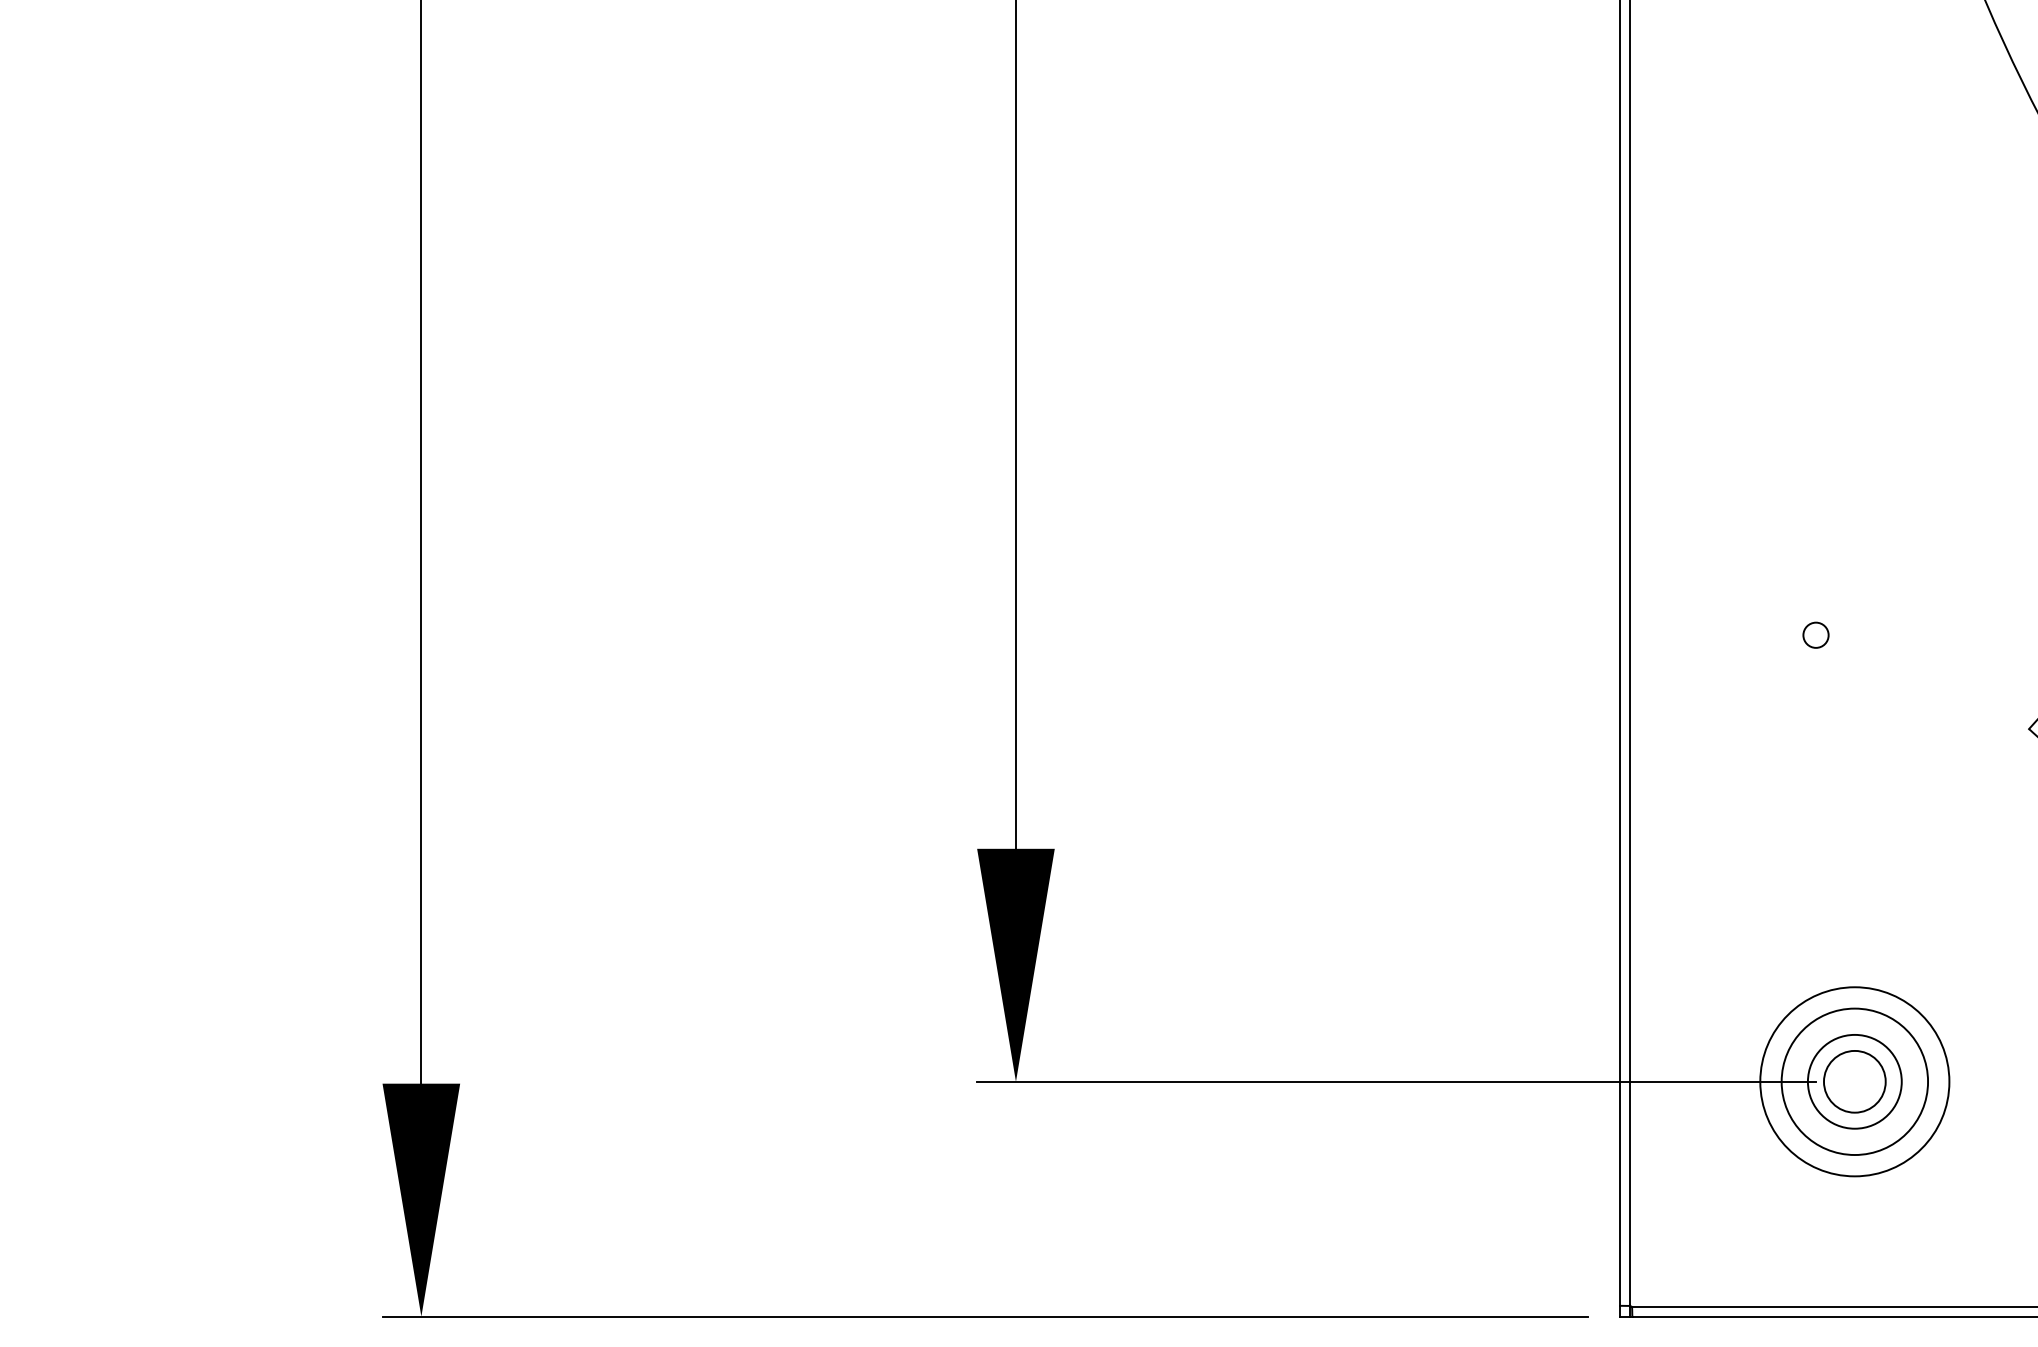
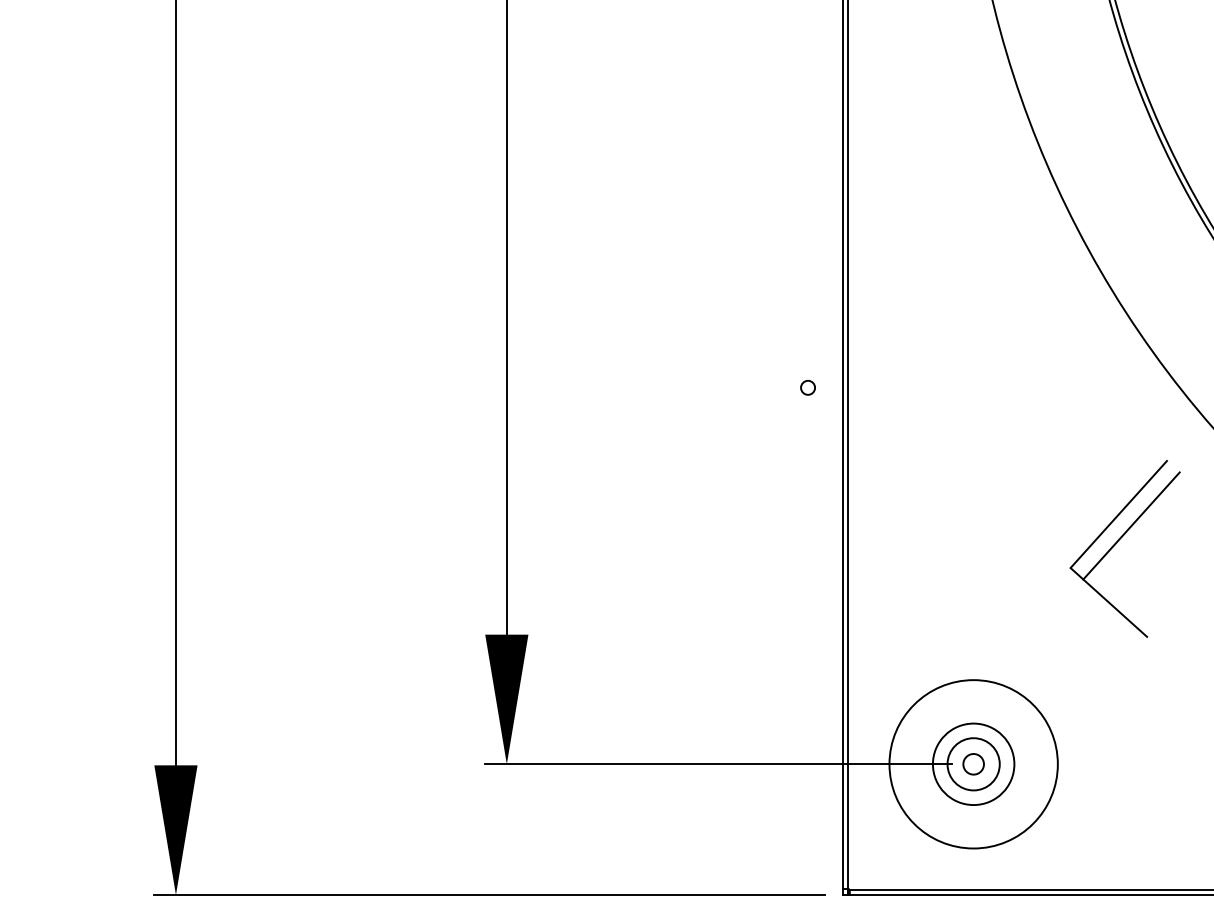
circle: (1815, 634) -> (807, 387), moved
circle: (1854, 1080) -> (973, 763), size x1.6
circle: (1854, 1082) -> (973, 764), size x0.6

